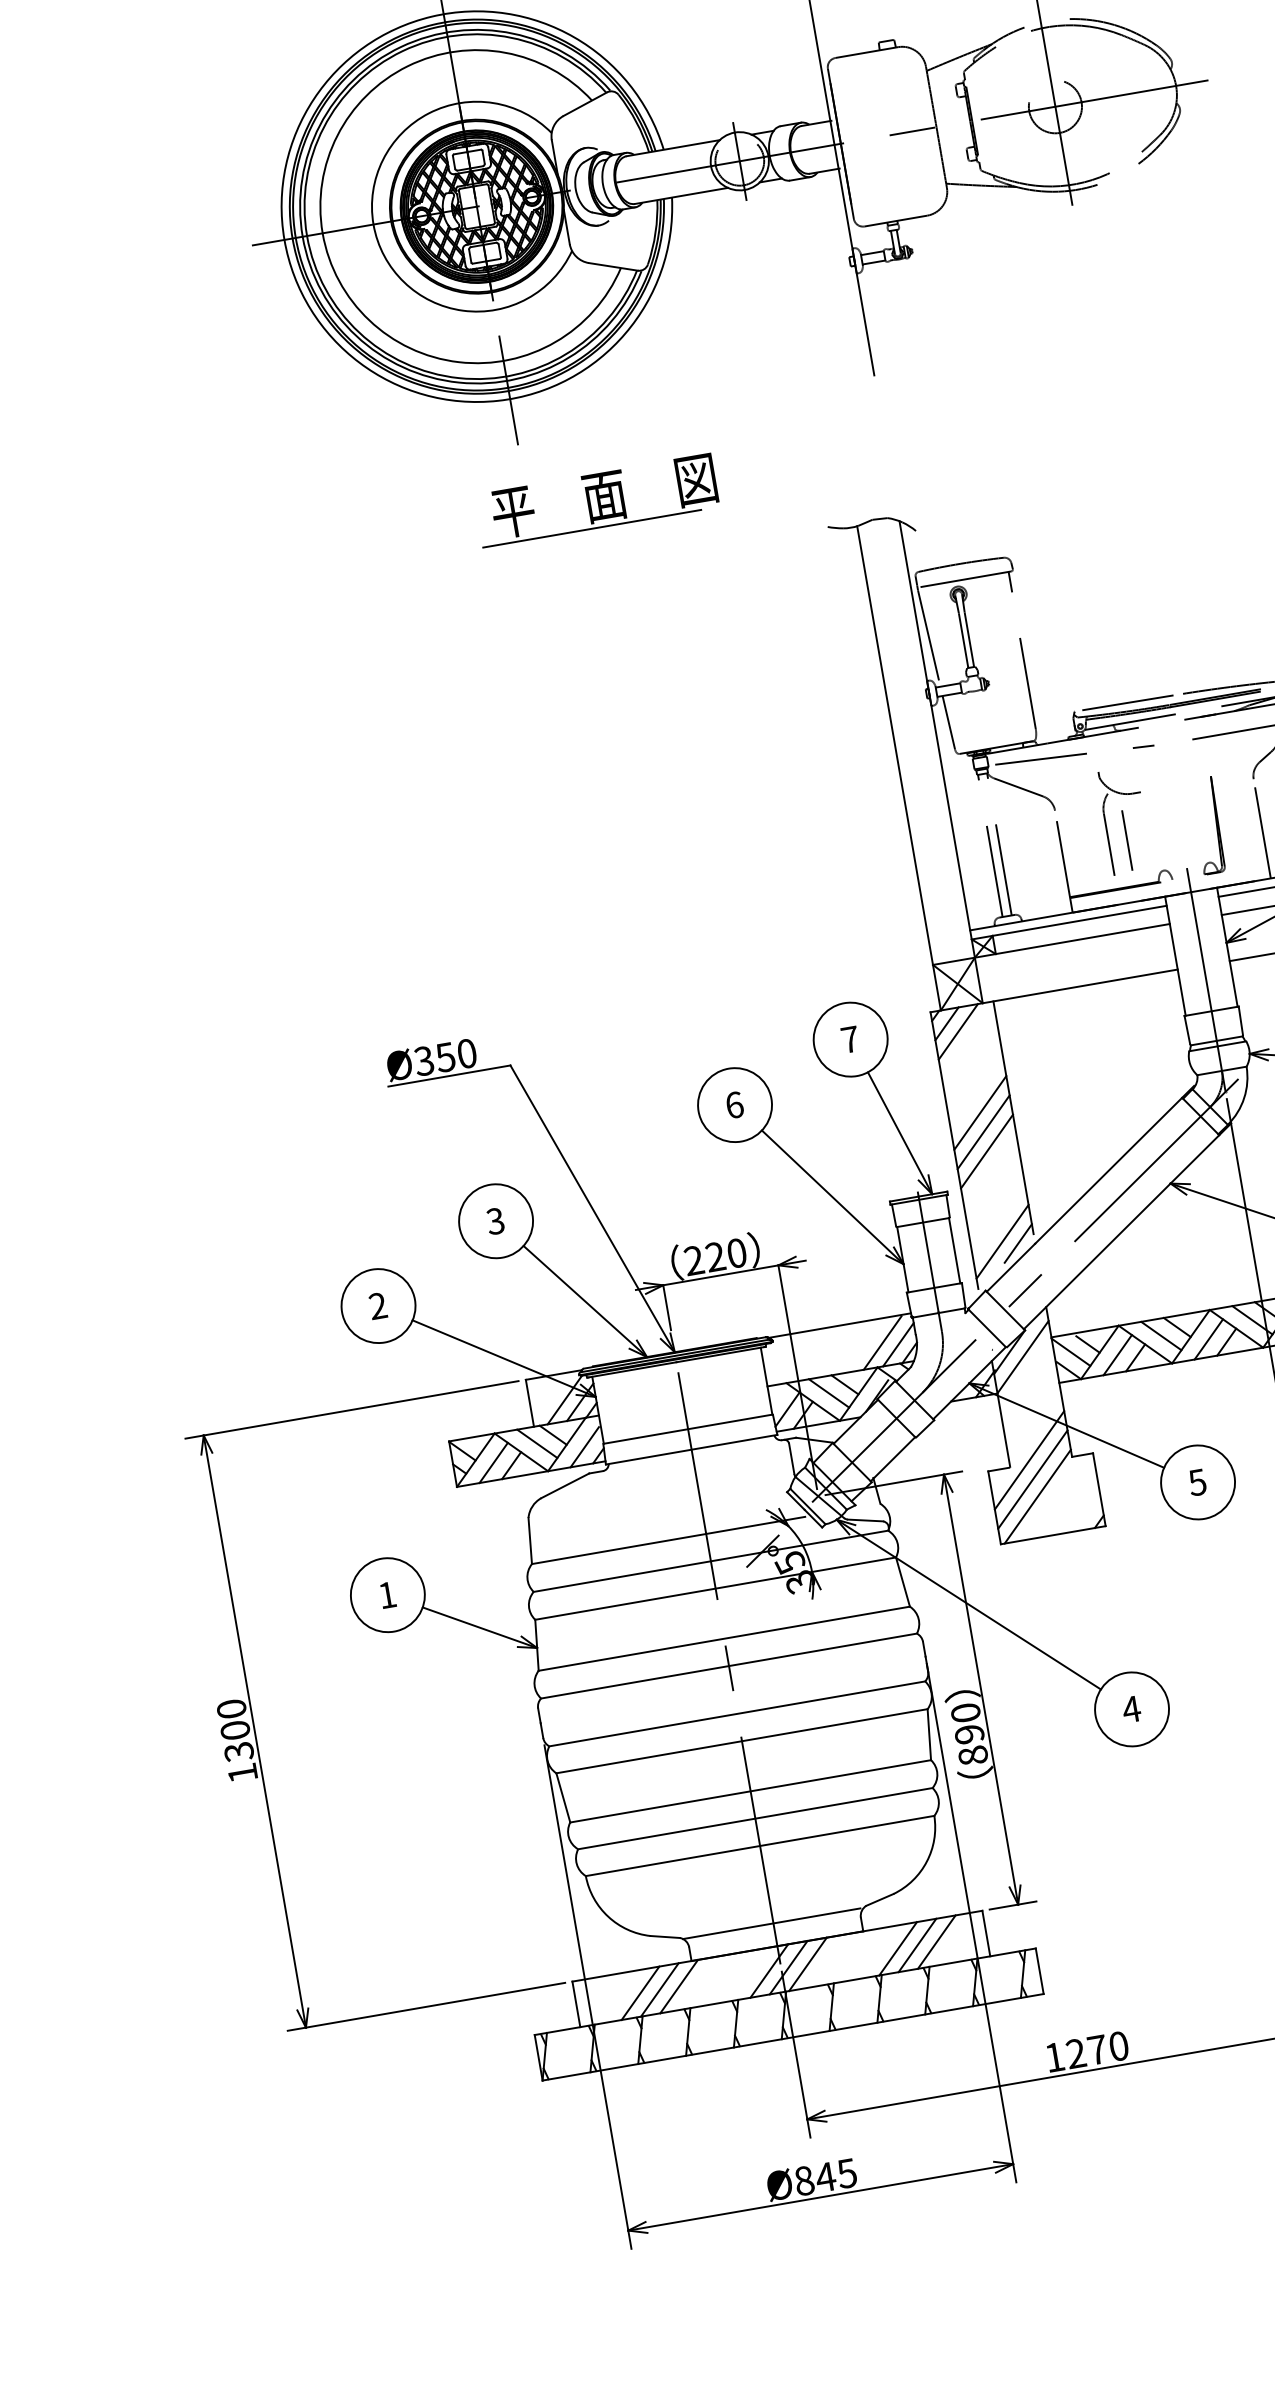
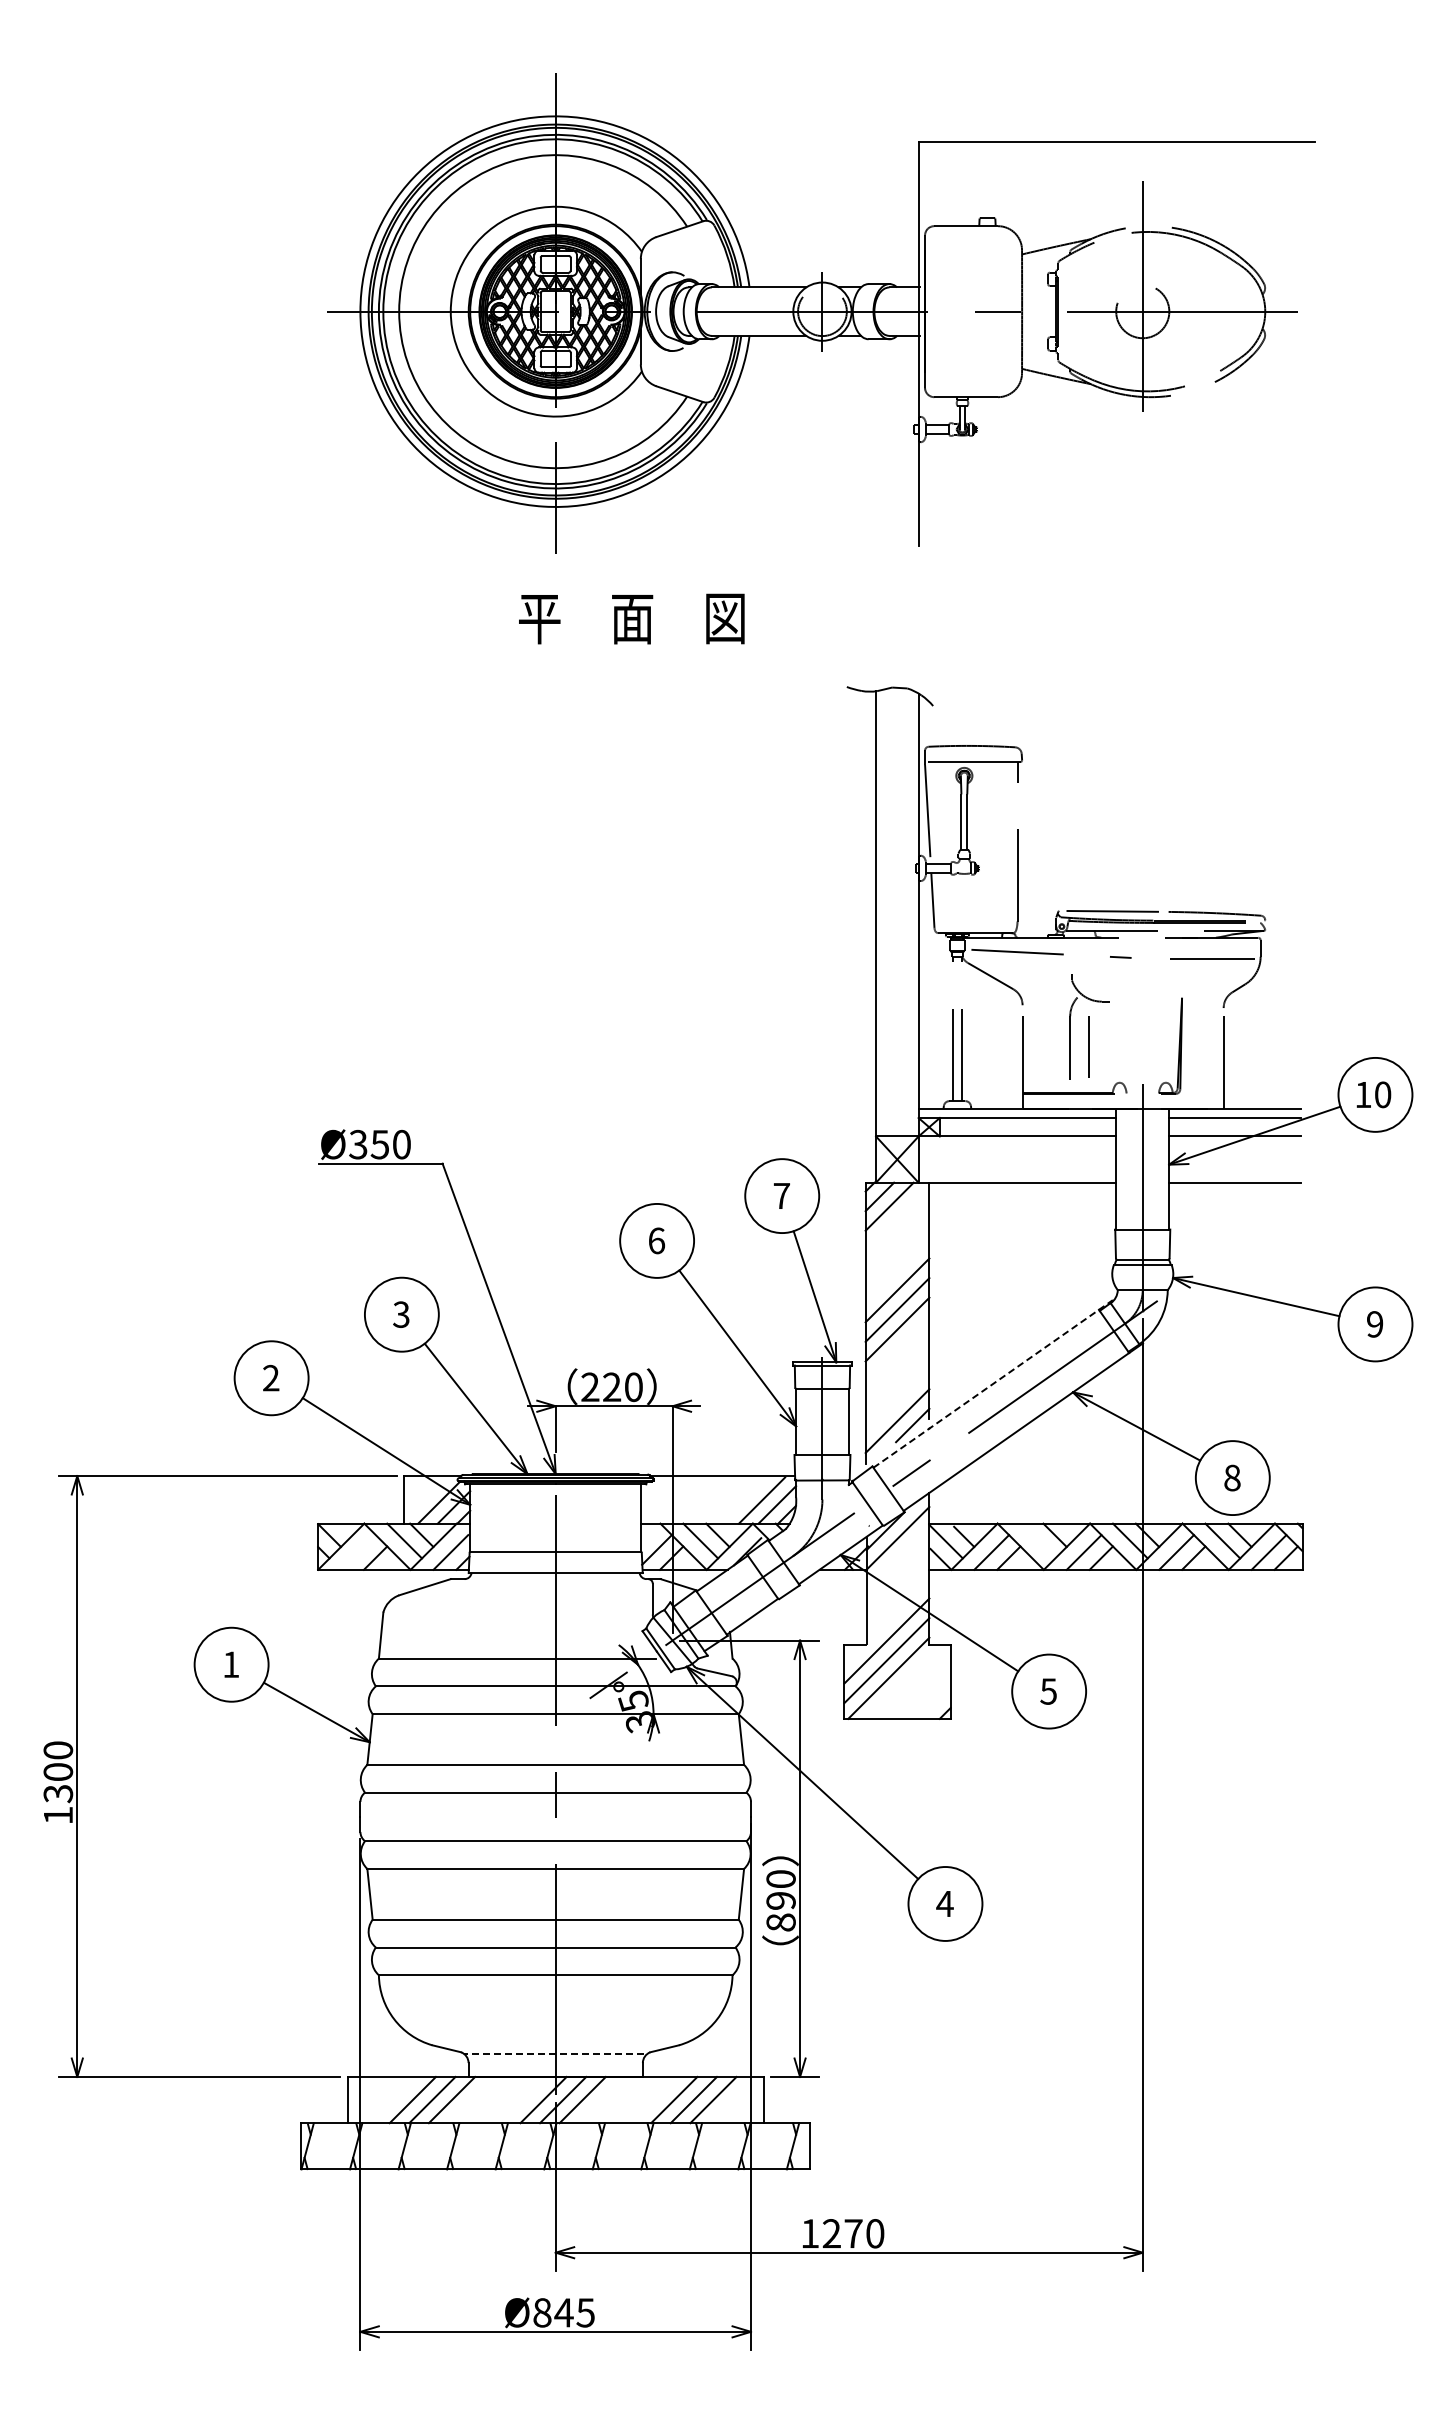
line: (592, 528) -> (614, 648), removed
line: (1090, 1188) -> (993, 1383), solid -> dashed
line: (1160, 1335) -> (1037, 1540), removed
line: (493, 1462) -> (358, 1552), removed
line: (771, 1923) -> (553, 2053), solid -> dashed

